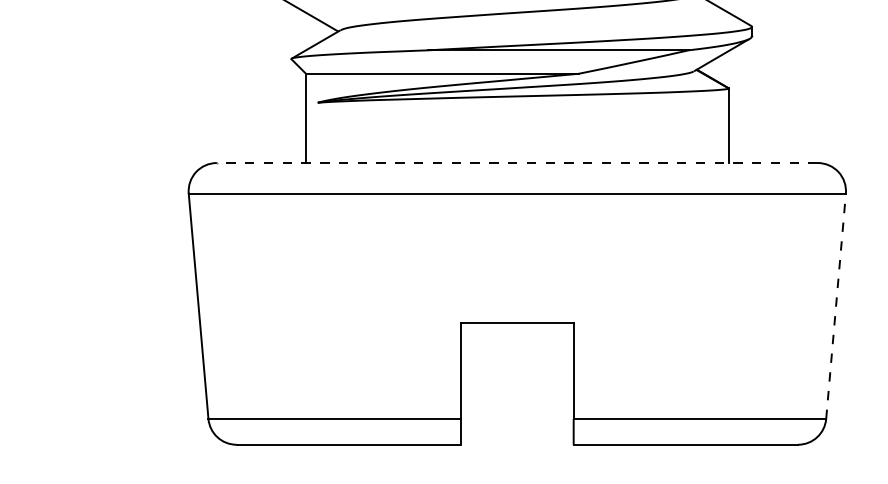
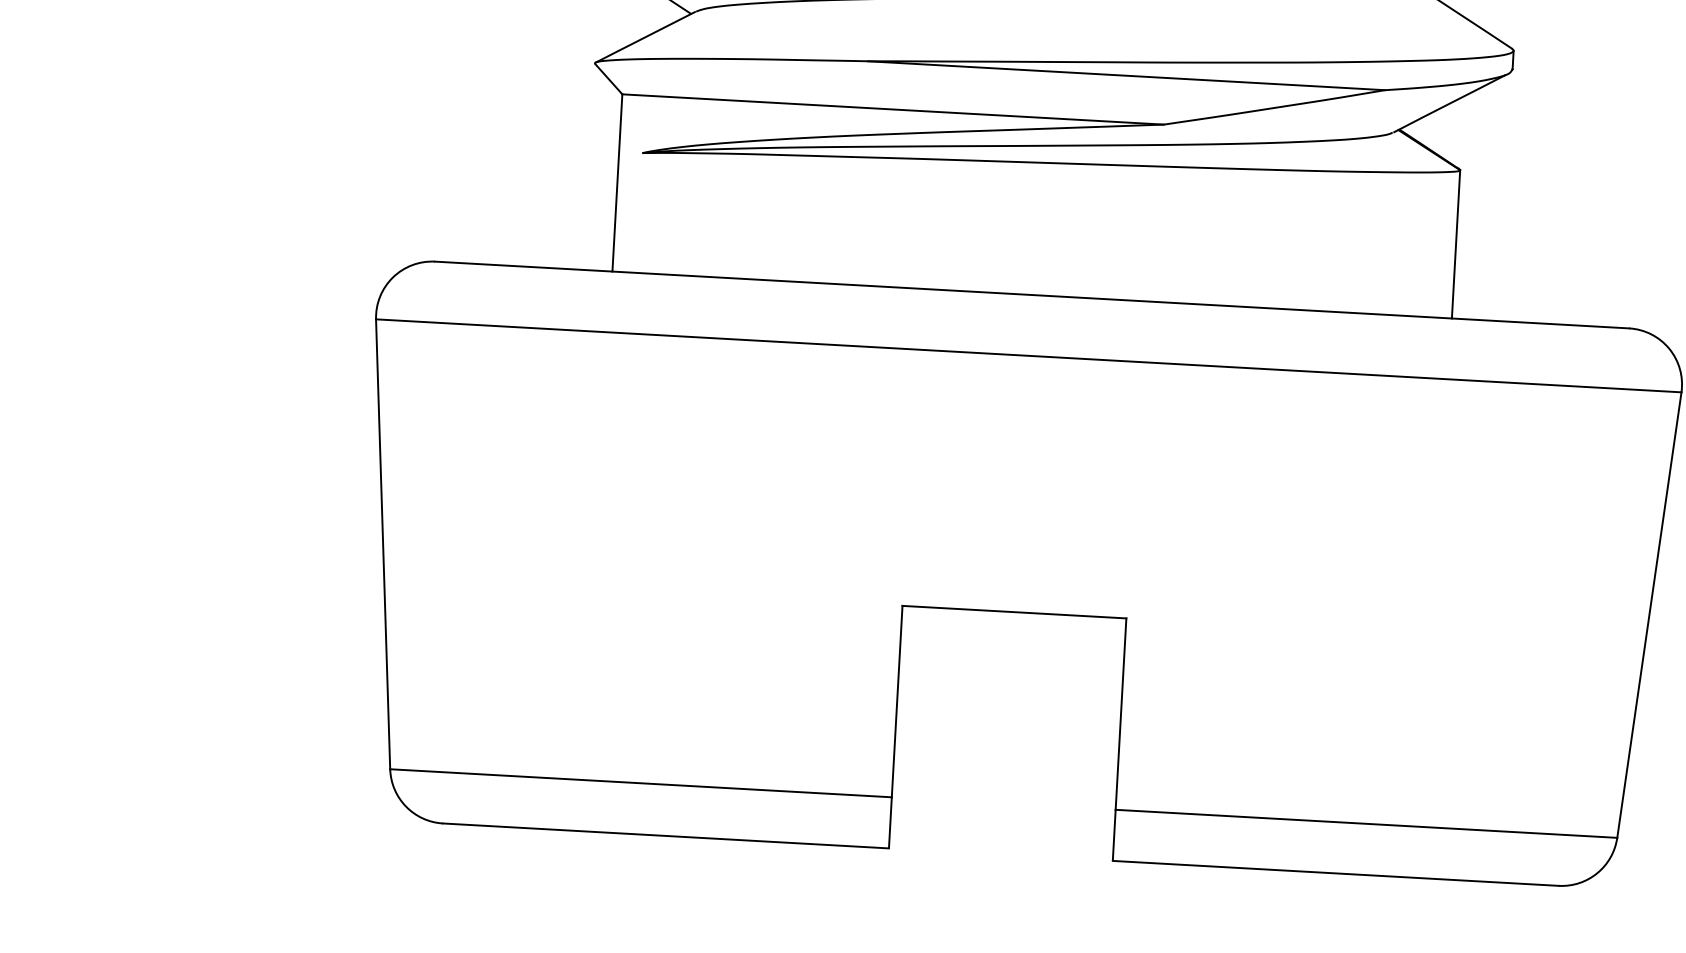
line: (517, 163) -> (1032, 295), dashed -> solid
line: (836, 305) -> (1650, 613), dashed -> solid

